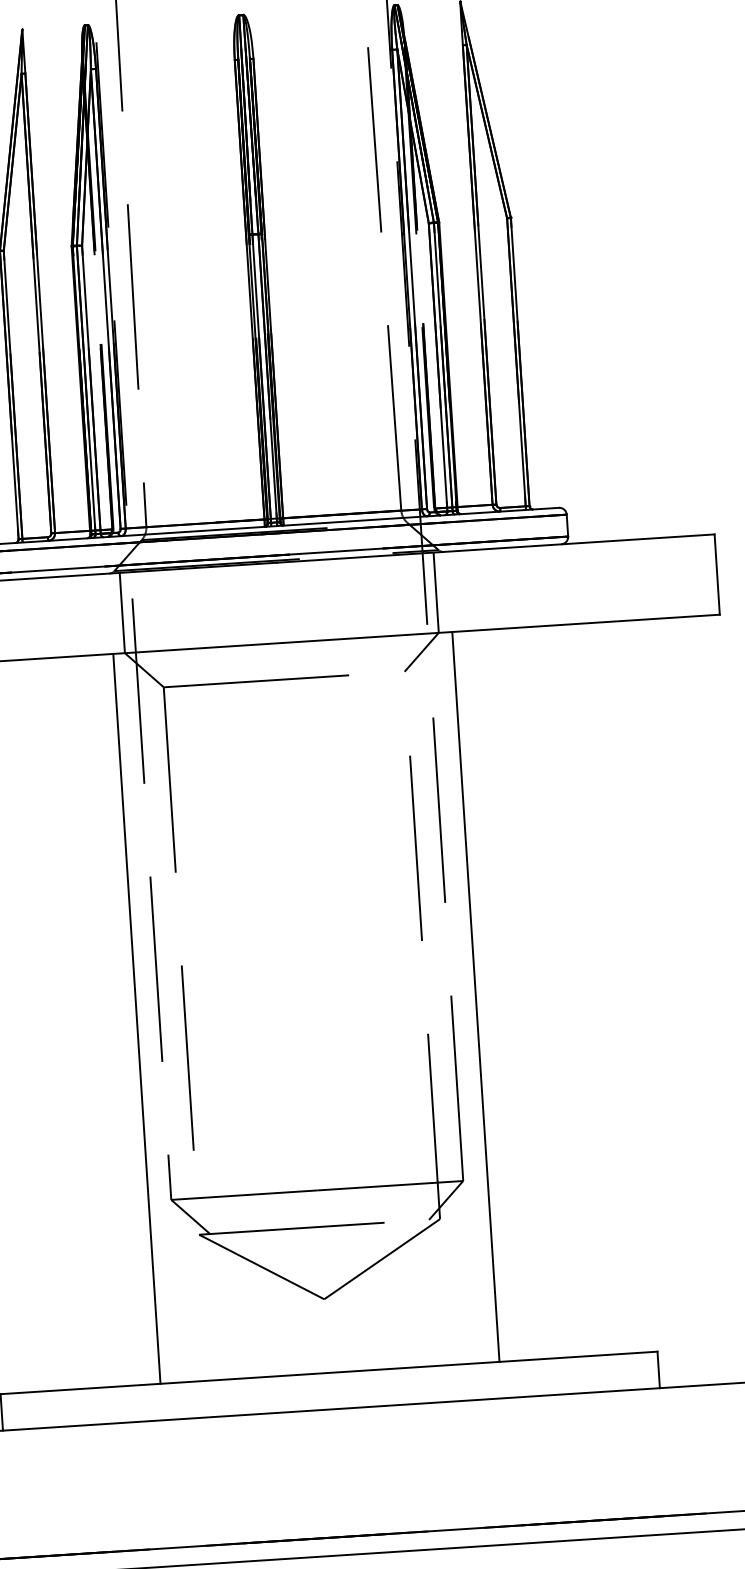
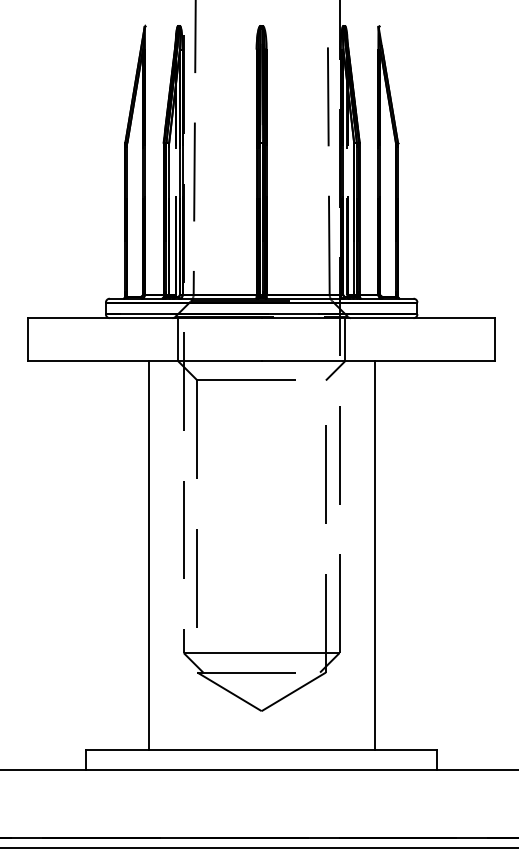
line: (475, 996) -> (374, 555), moved
line: (136, 1018) -> (148, 555), moved

